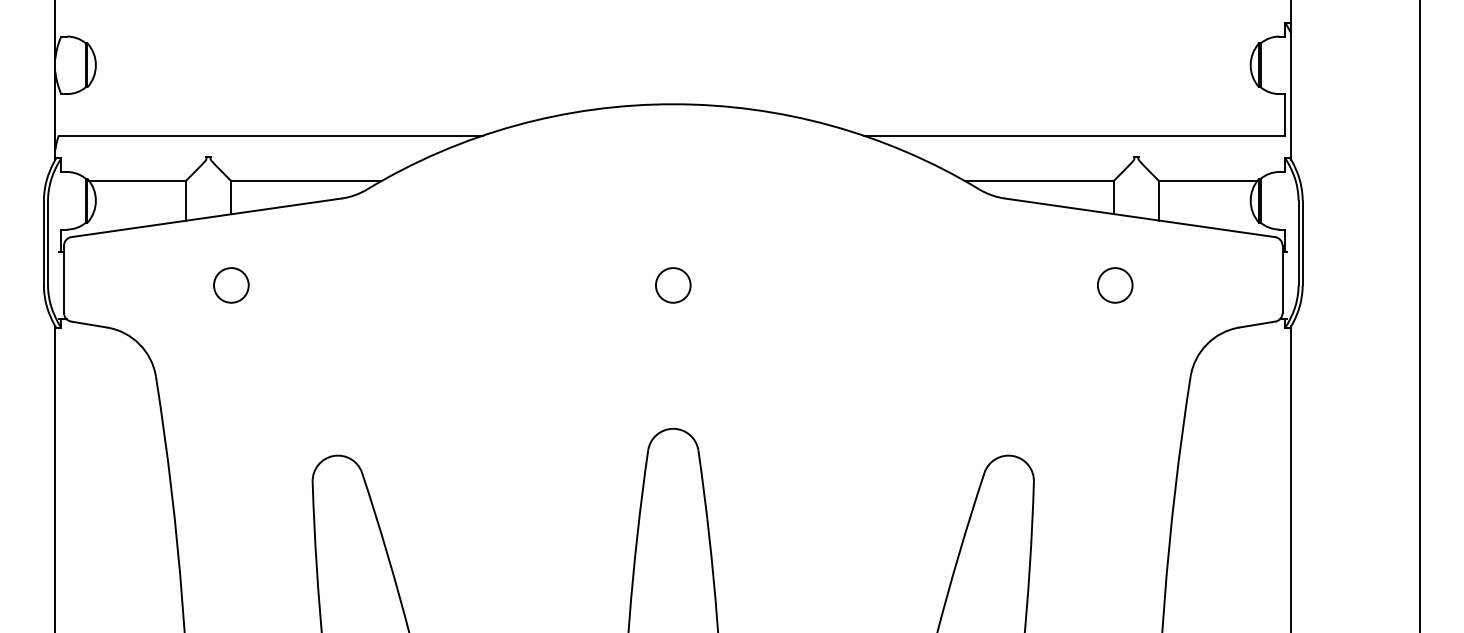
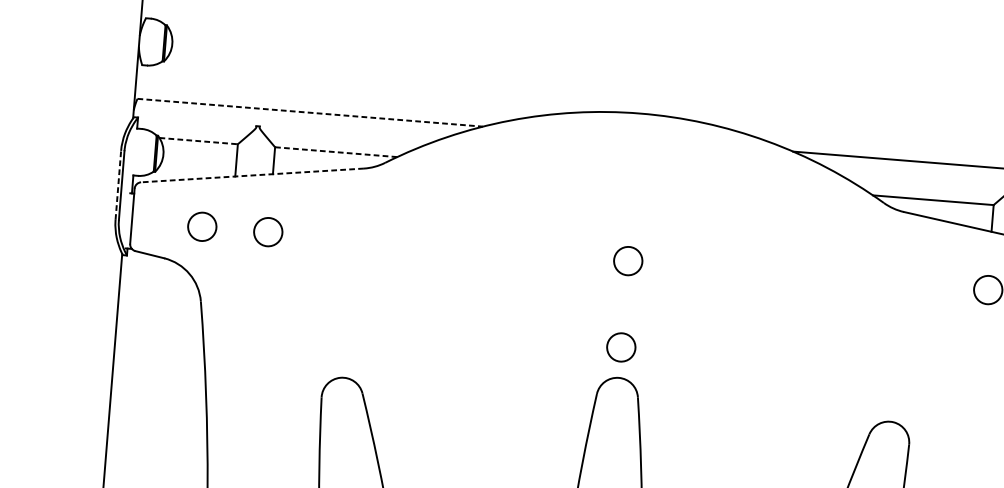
line: (271, 135) -> (310, 112), solid -> dashed
line: (138, 181) -> (199, 141), solid -> dashed
line: (306, 181) -> (336, 152), solid -> dashed
line: (206, 217) -> (252, 175), solid -> dashed
line: (43, 242) -> (118, 184), solid -> dashed
circle: (150, 285) -> (202, 226), added
circle: (673, 391) -> (621, 347), added

